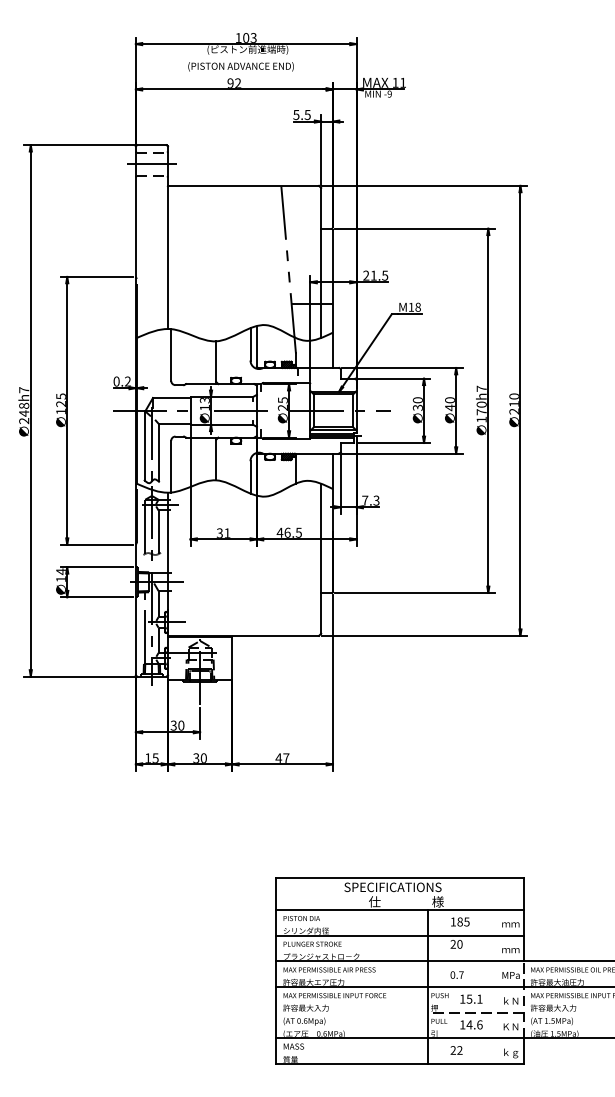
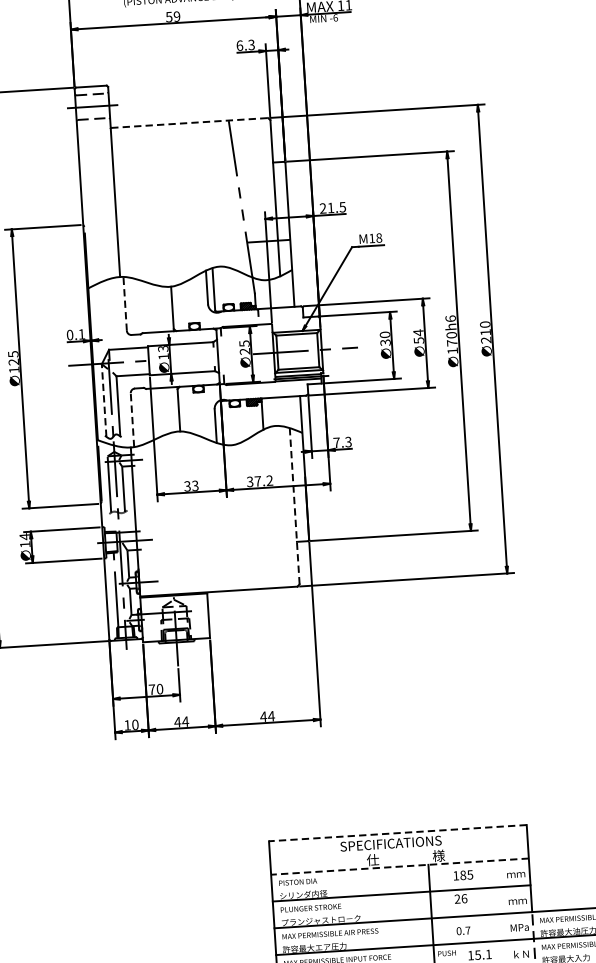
text: (234, 82) -> (173, 15), 92 -> 59
text: (389, 93) -> (335, 17), -9 -> -6
text: (301, 114) -> (245, 44), 5.5 -> 6.3
line: (244, 185) -> (190, 122), solid -> dashed
line: (171, 355) -> (125, 304), solid -> dashed
text: (127, 381) -> (81, 334), 0.2 -> 0.1
text: (481, 388) -> (450, 318), 170h7 -> 170h6
text: (449, 404) -> (418, 337), 40 -> 54
line: (243, 410) -> (204, 356), removed
line: (145, 446) -> (104, 400), solid -> dashed
line: (171, 466) -> (132, 419), solid -> dashed
text: (227, 532) -> (195, 485), 31 -> 33
text: (288, 532) -> (258, 481), 46.5 -> 37.2
line: (321, 558) -> (295, 505), solid -> dashed
text: (173, 725) -> (151, 689), 30 -> 70
text: (155, 757) -> (135, 724), 15 -> 10
text: (200, 757) -> (182, 721), 30 -> 44
text: (286, 757) -> (271, 715), 47 -> 44
line: (400, 877) -> (398, 832), solid -> dashed
line: (400, 909) -> (400, 866), solid -> dashed
text: (459, 944) -> (463, 898), 20 -> 26

